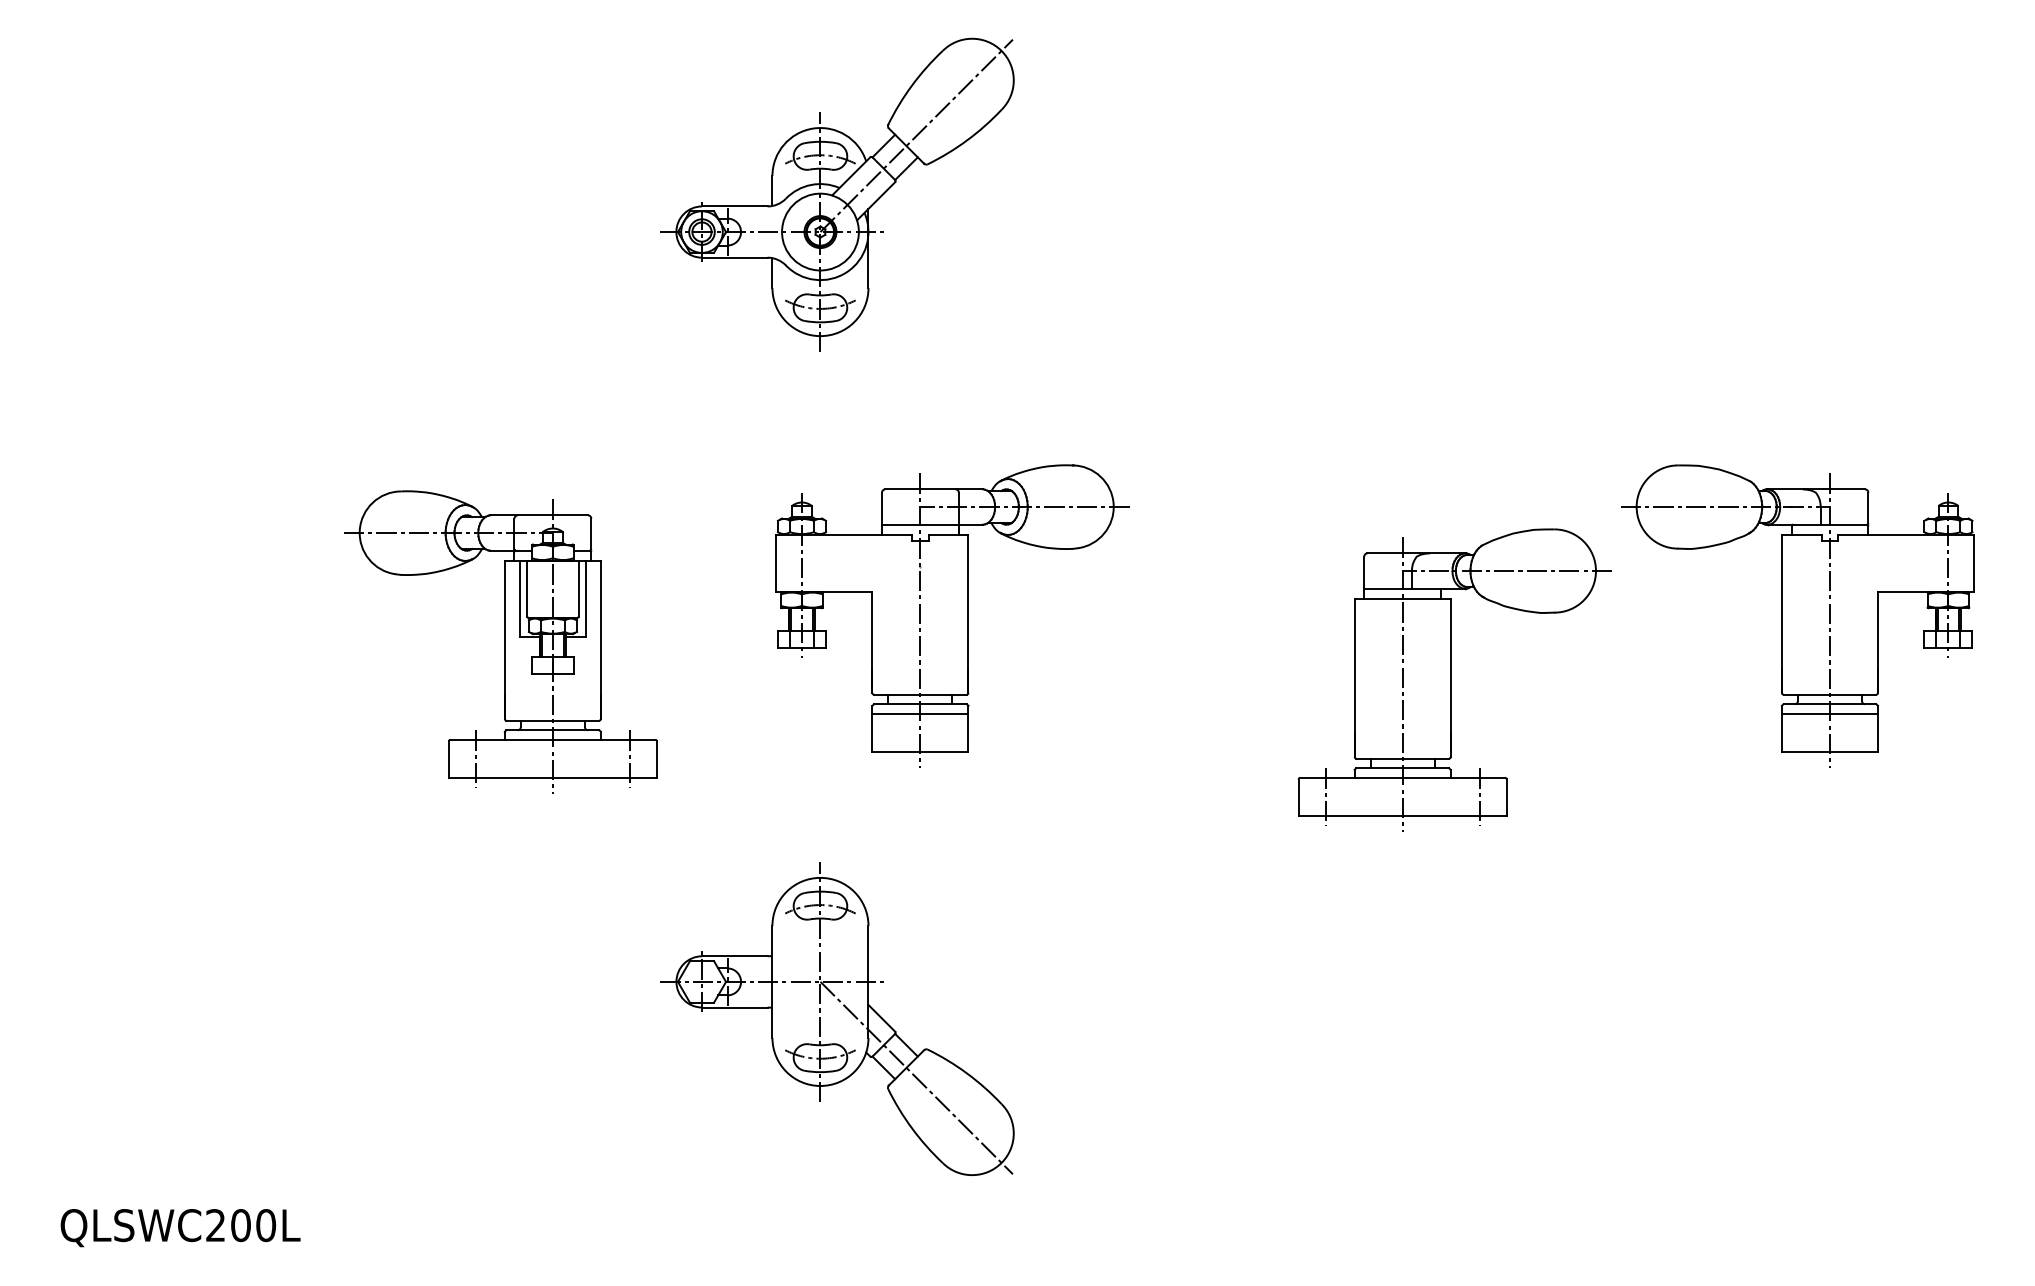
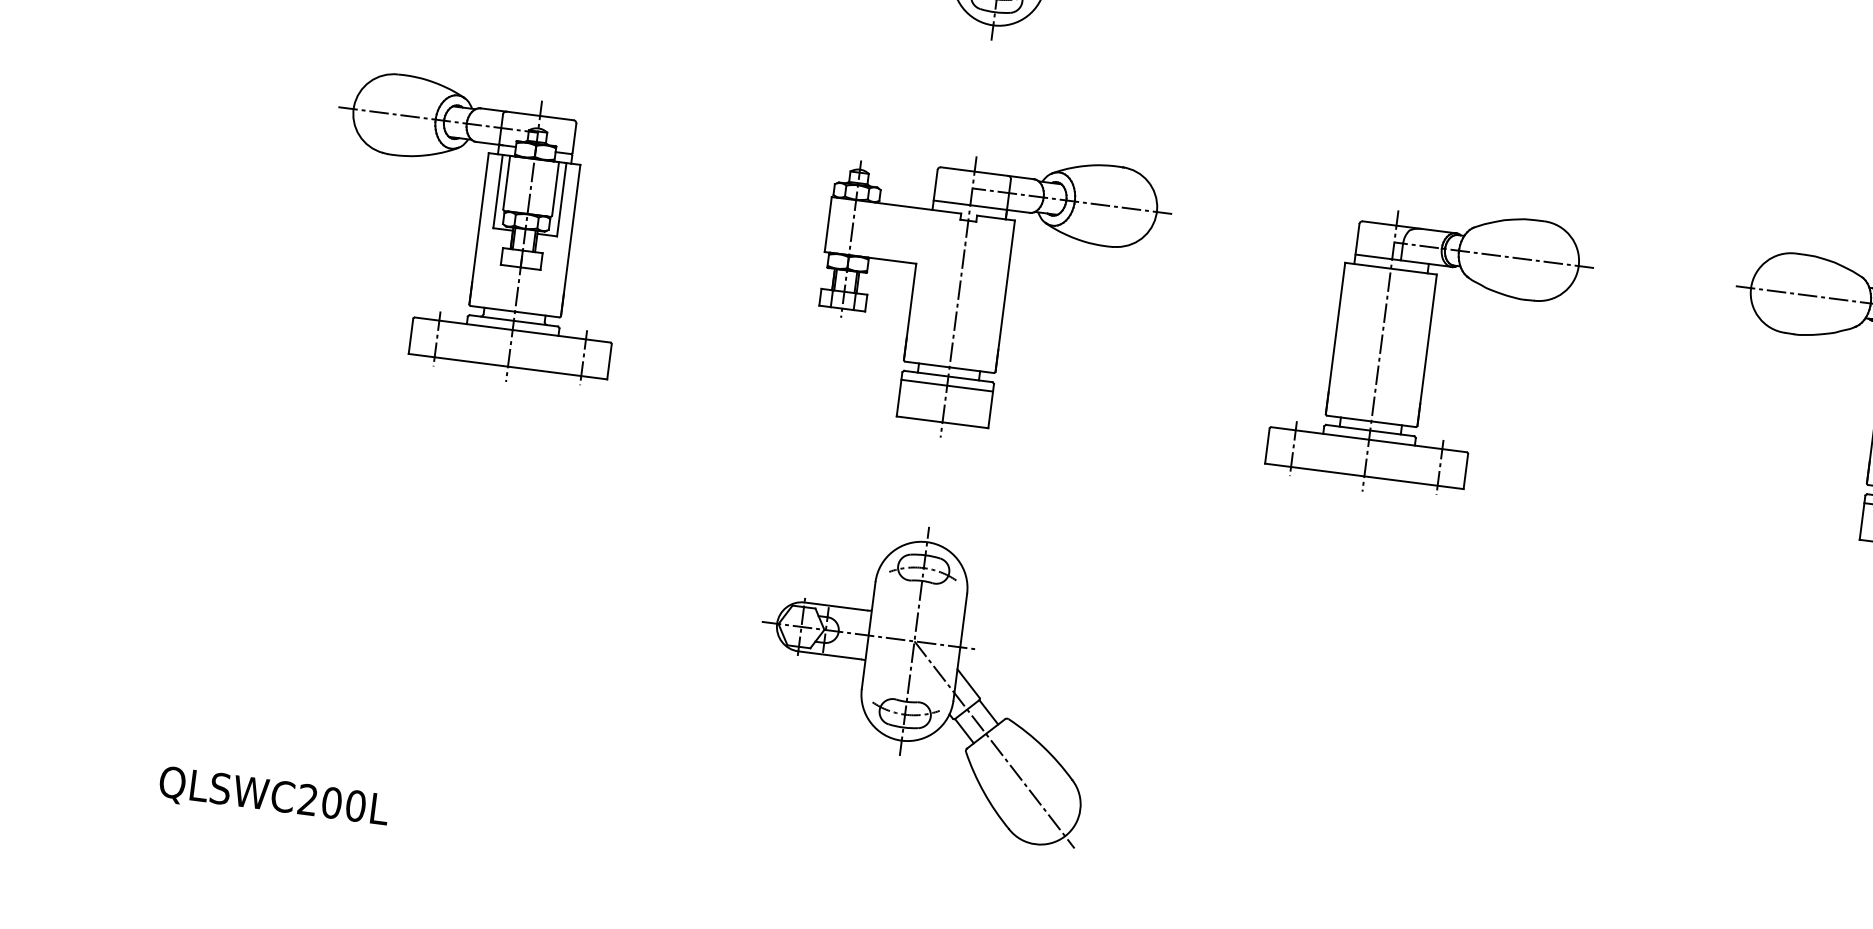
part: (952, 615) -> (989, 295), moved
part: (500, 641) -> (474, 229), moved
part: (1454, 679) -> (1430, 352), moved

